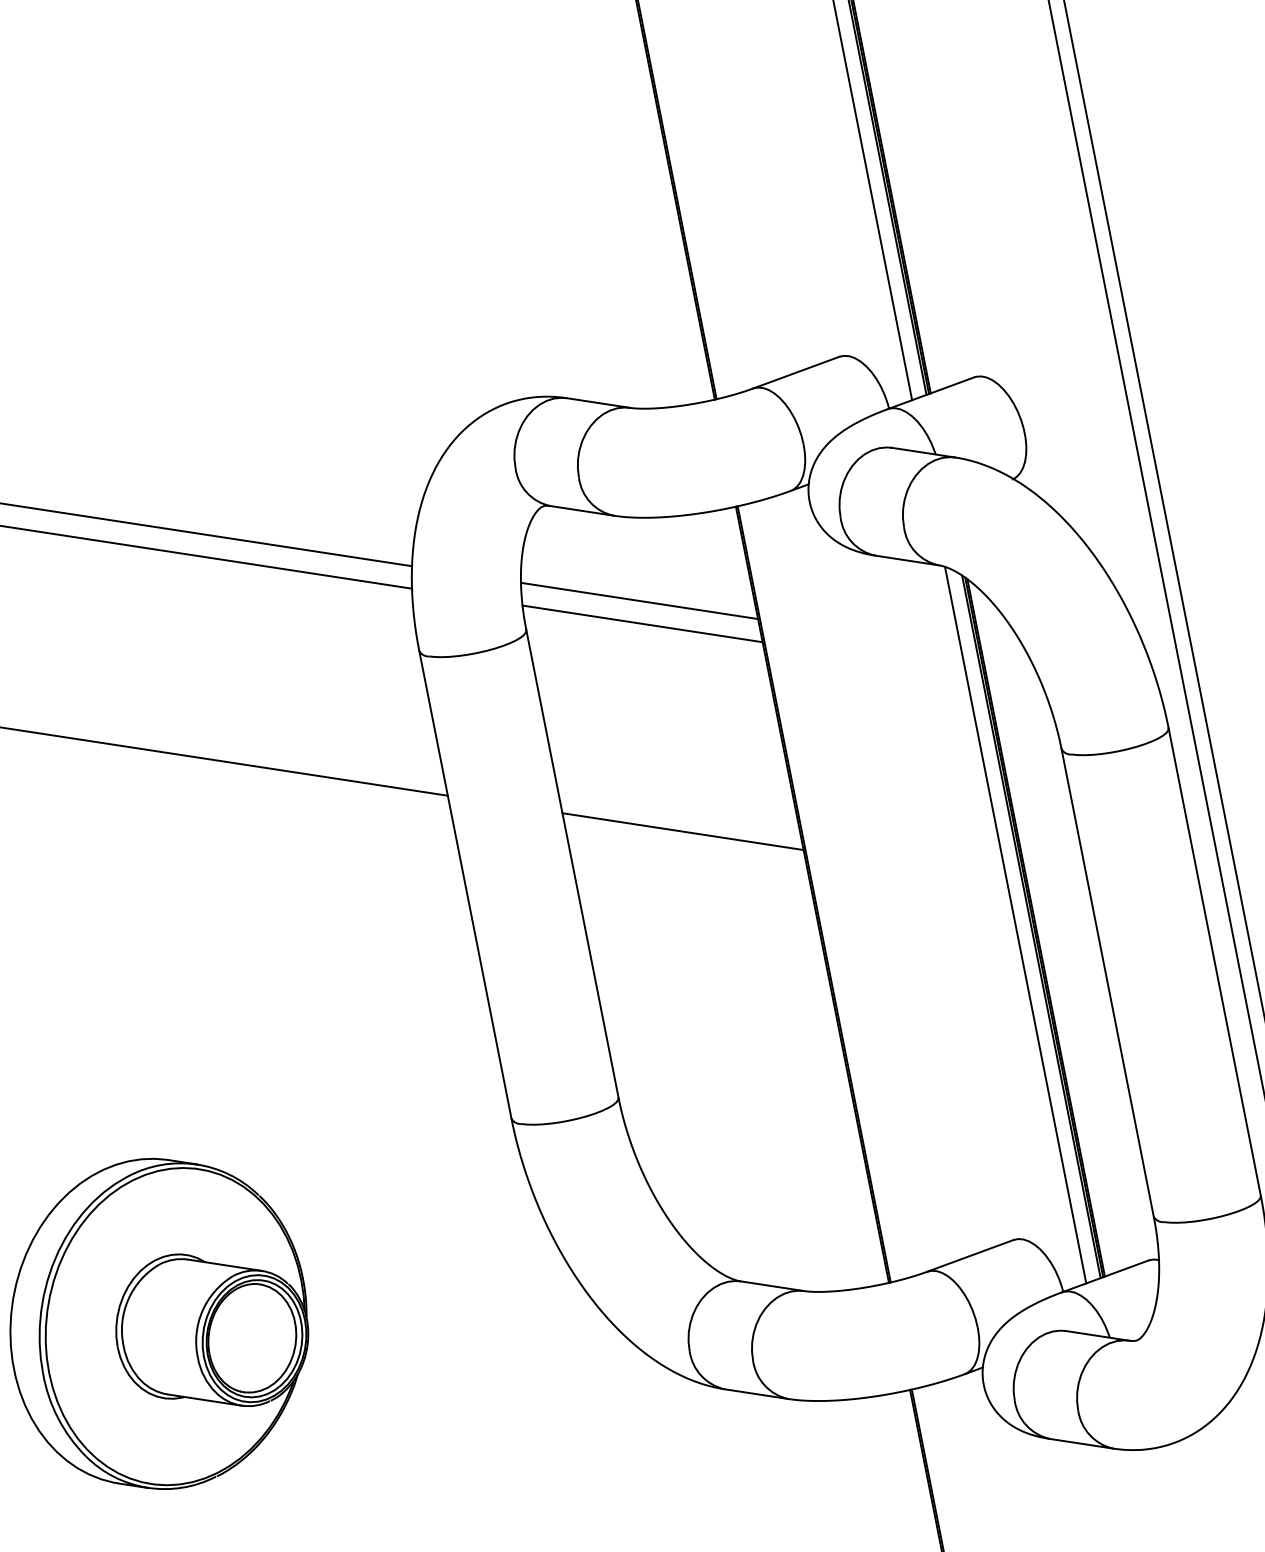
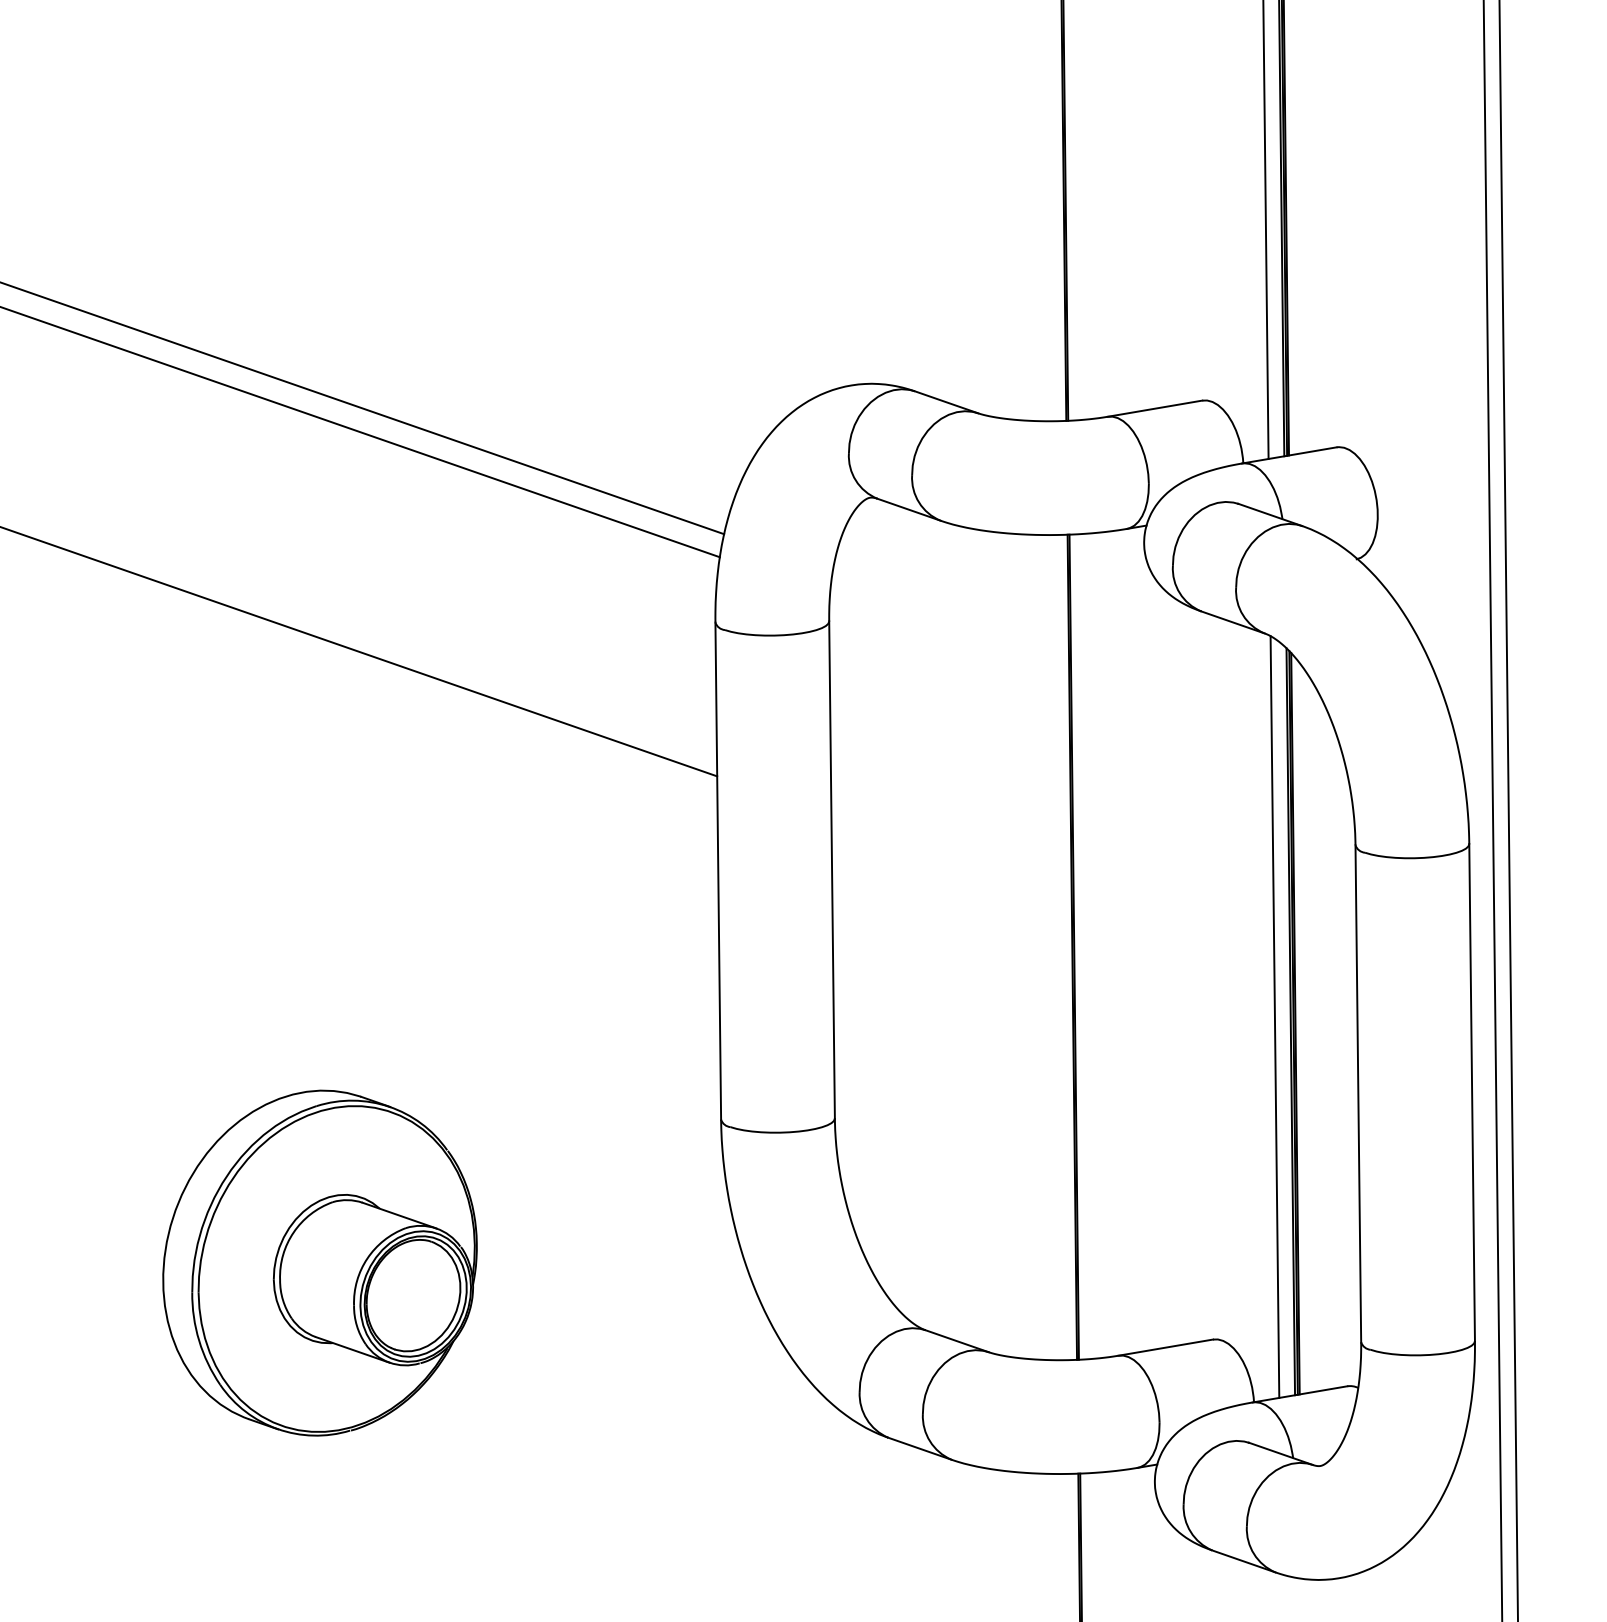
line: (639, 600) -> (950, 612), removed
line: (642, 623) -> (949, 636), removed
line: (682, 831) -> (951, 857), removed

